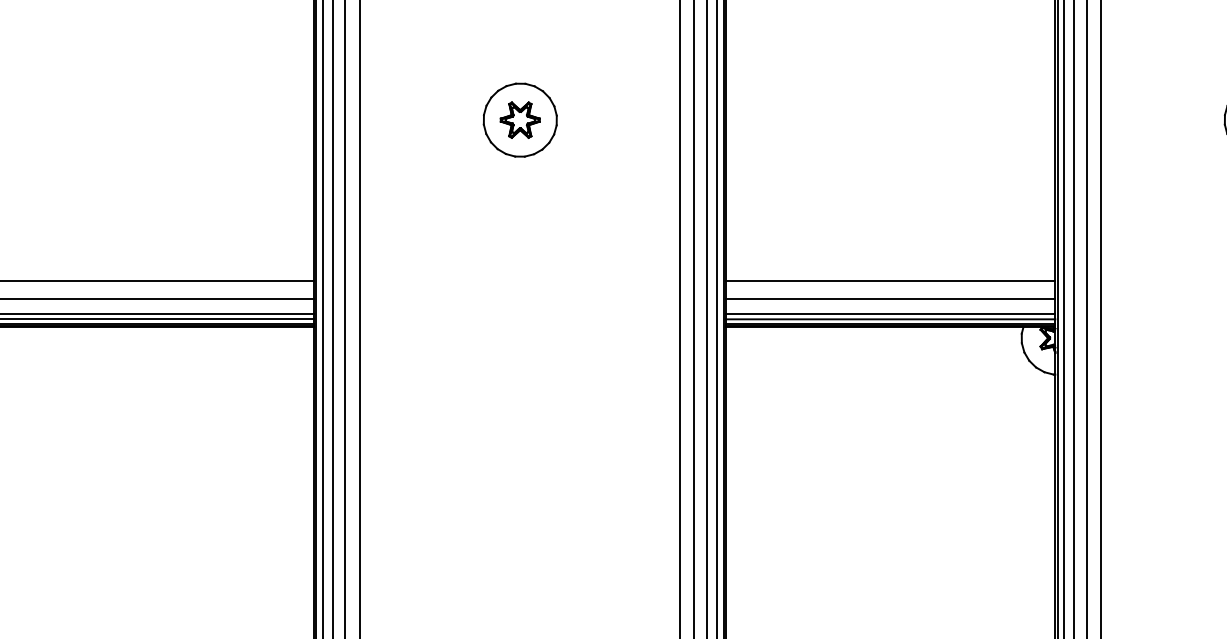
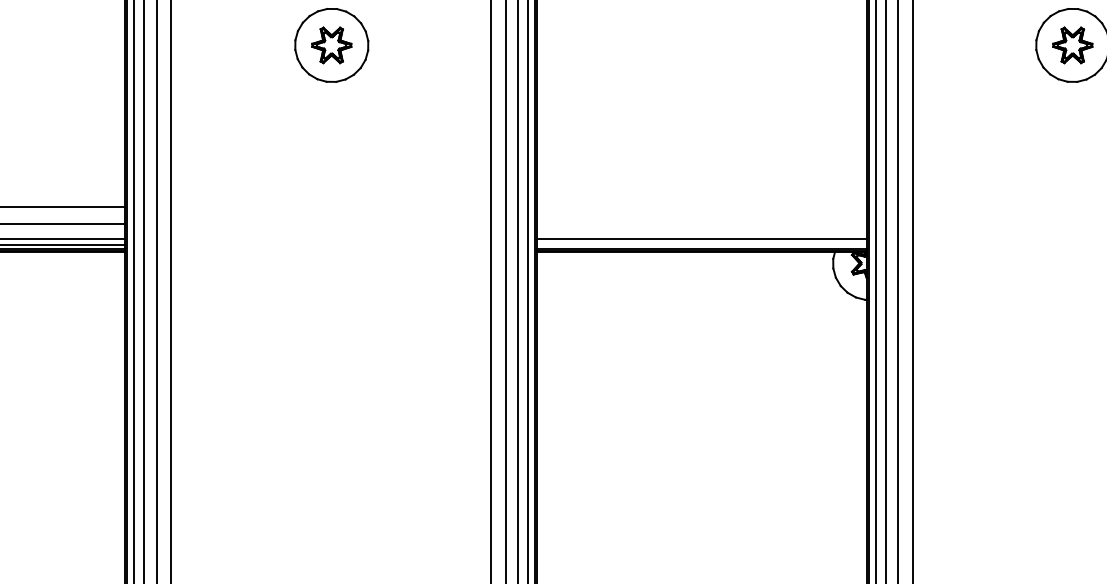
line: (890, 281) -> (701, 206), removed
line: (890, 298) -> (701, 223), removed
line: (890, 319) -> (701, 244), removed

